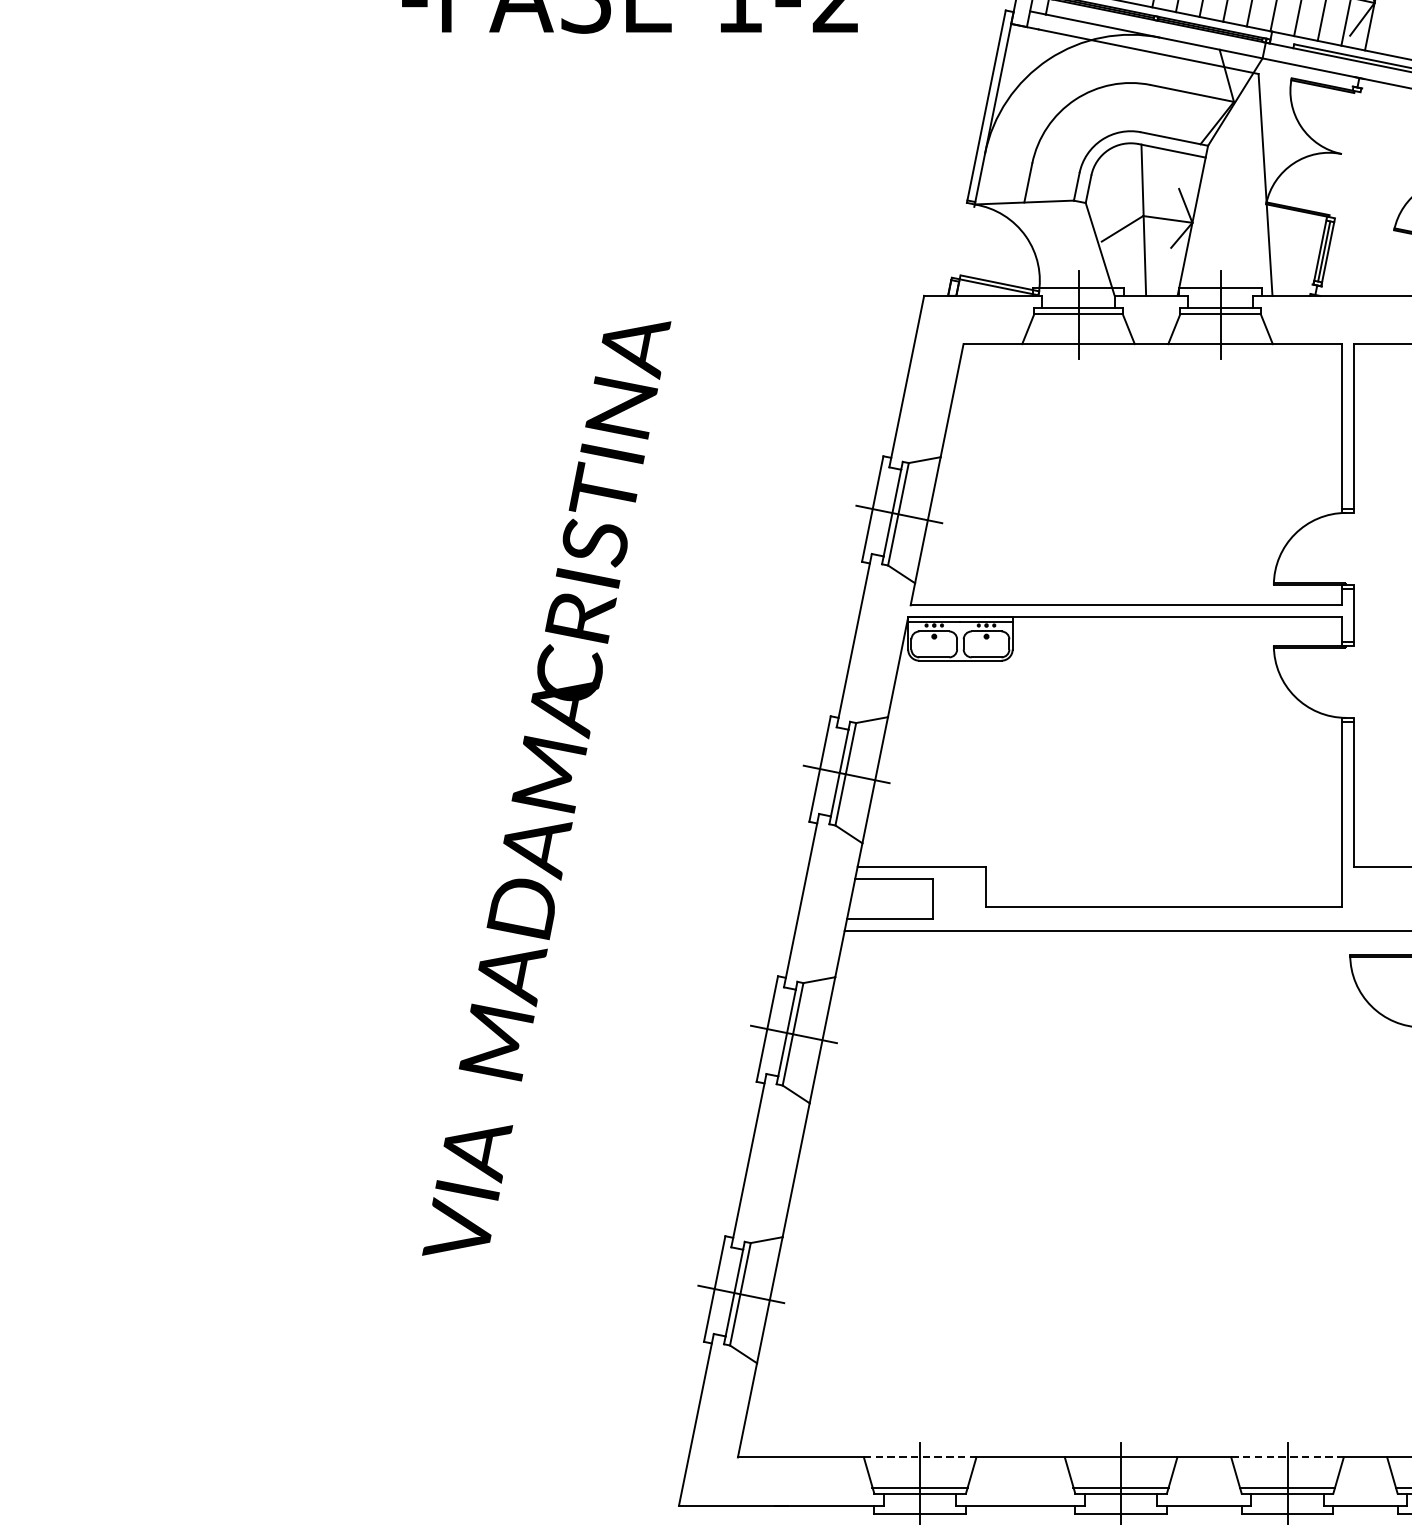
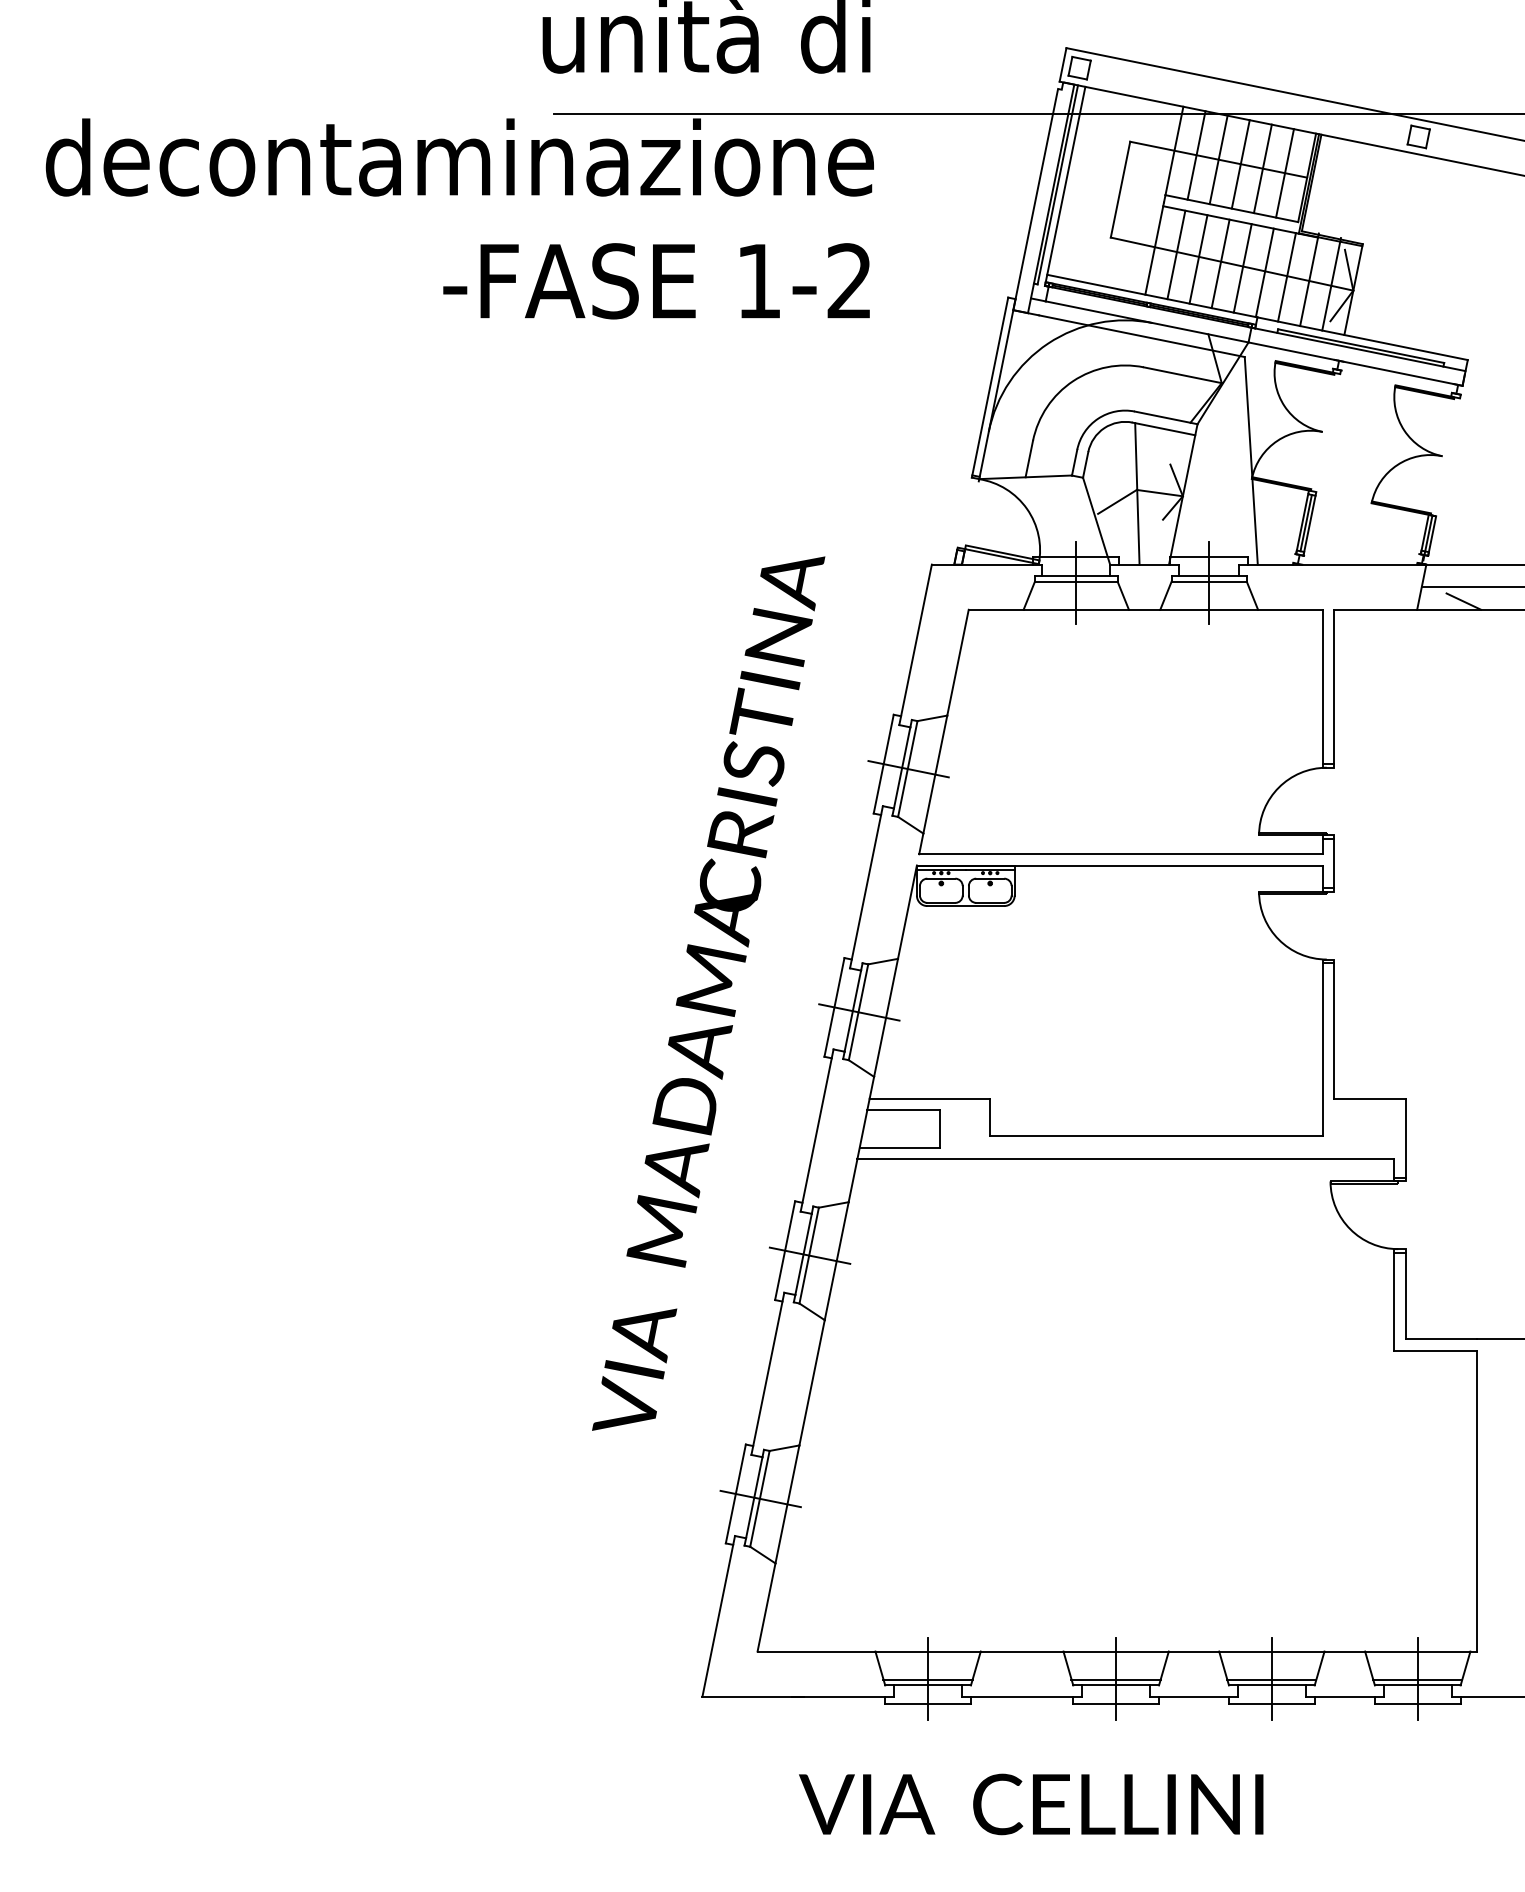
text: (546, 788) -> (708, 993), moved
line: (920, 1457) -> (928, 1651), dashed -> solid
line: (1287, 1457) -> (1271, 1651), dashed -> solid

